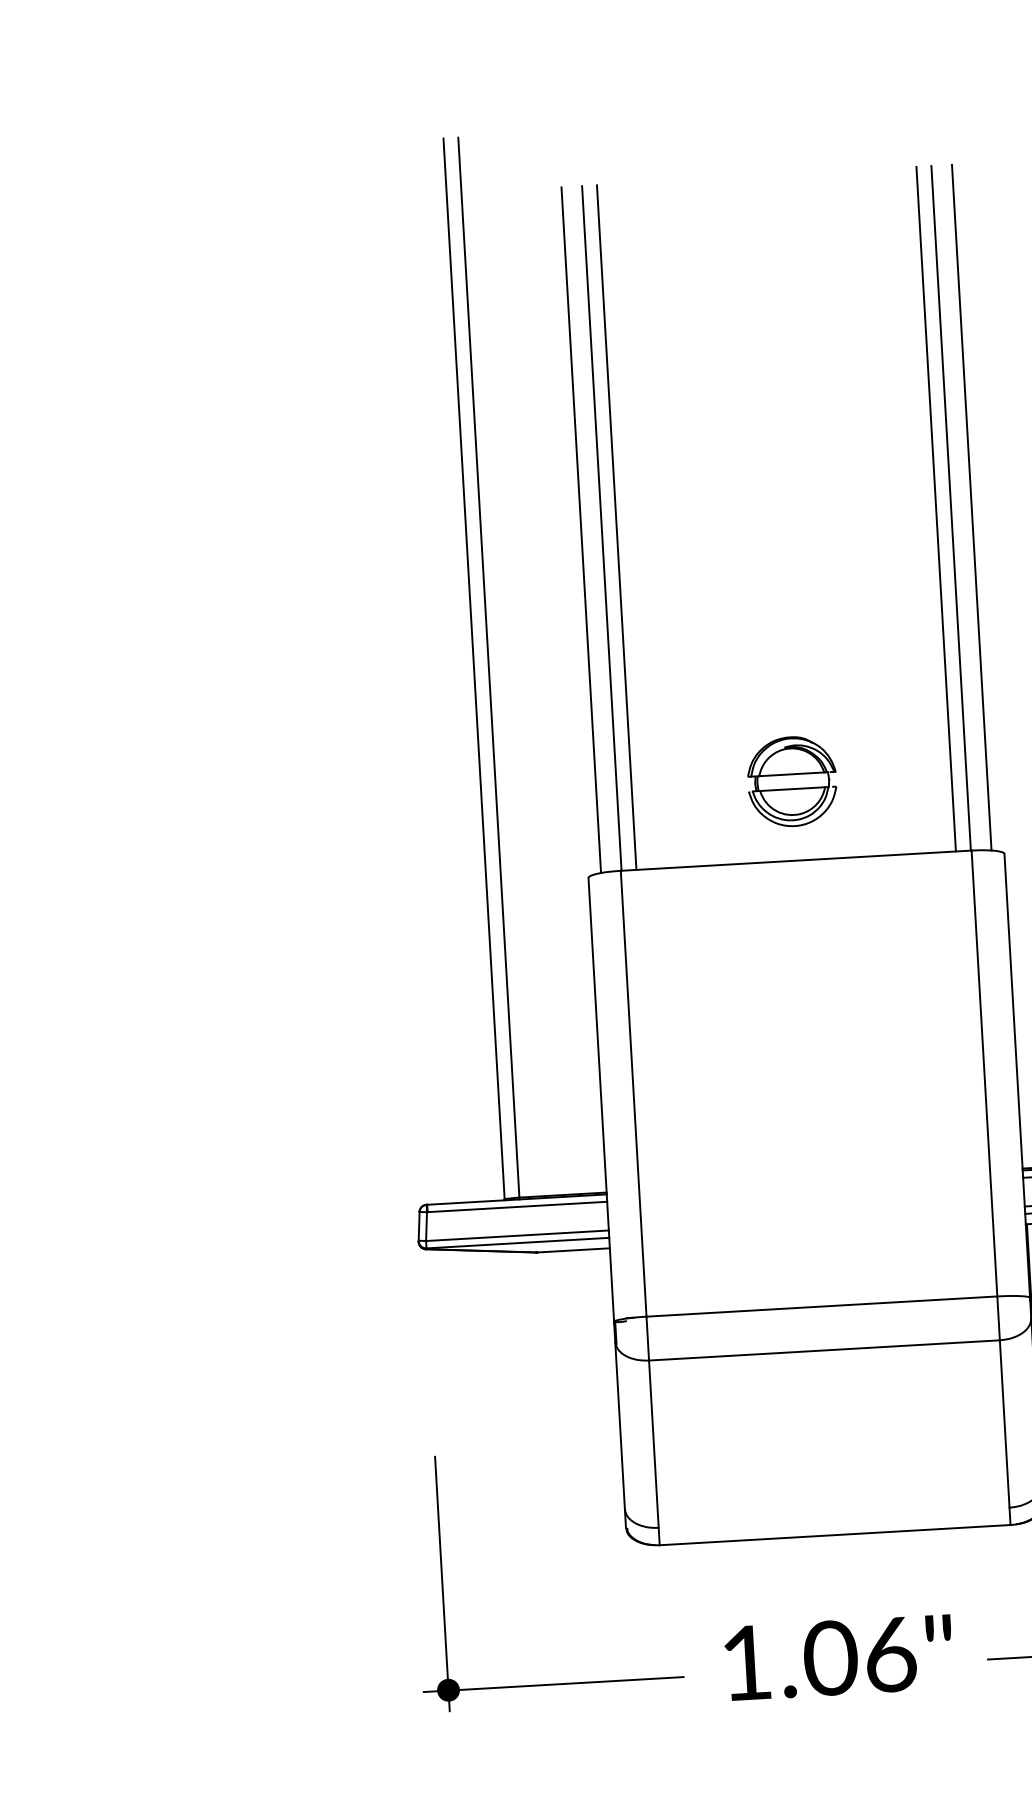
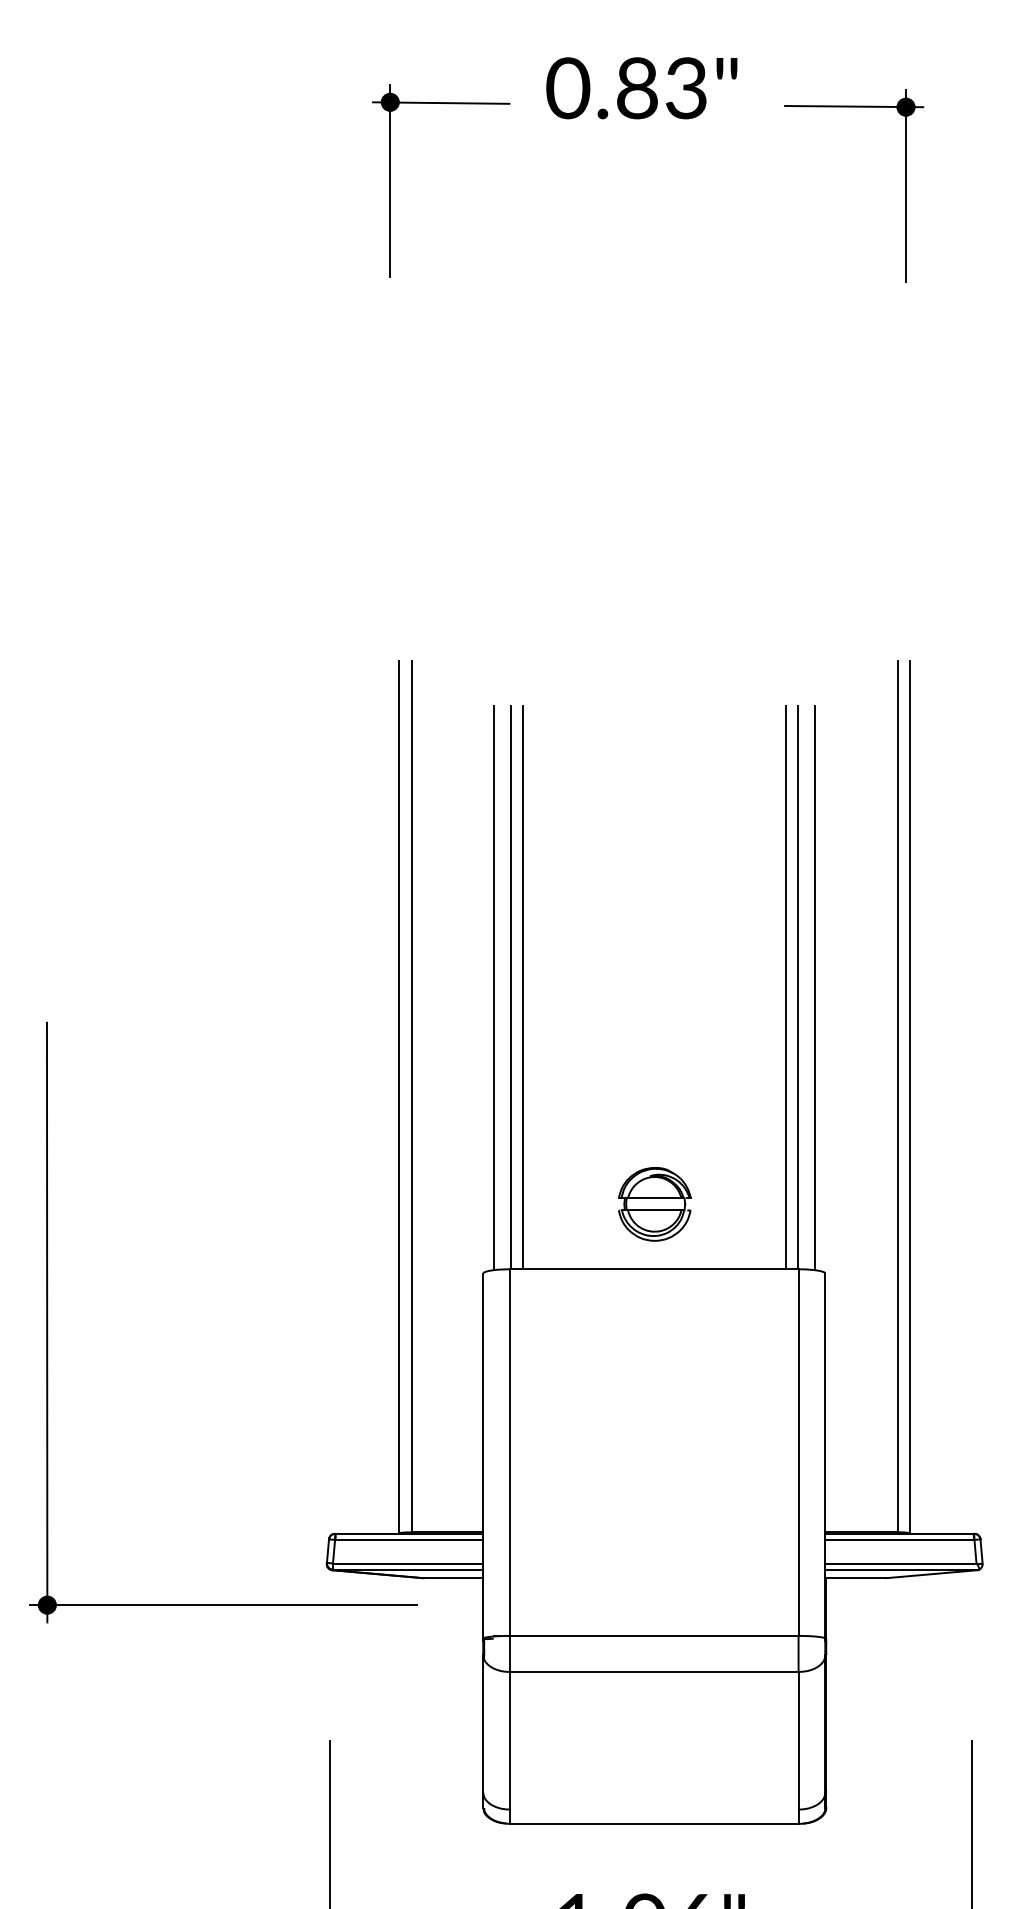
part: (63, 967) -> (48, 1322), added

